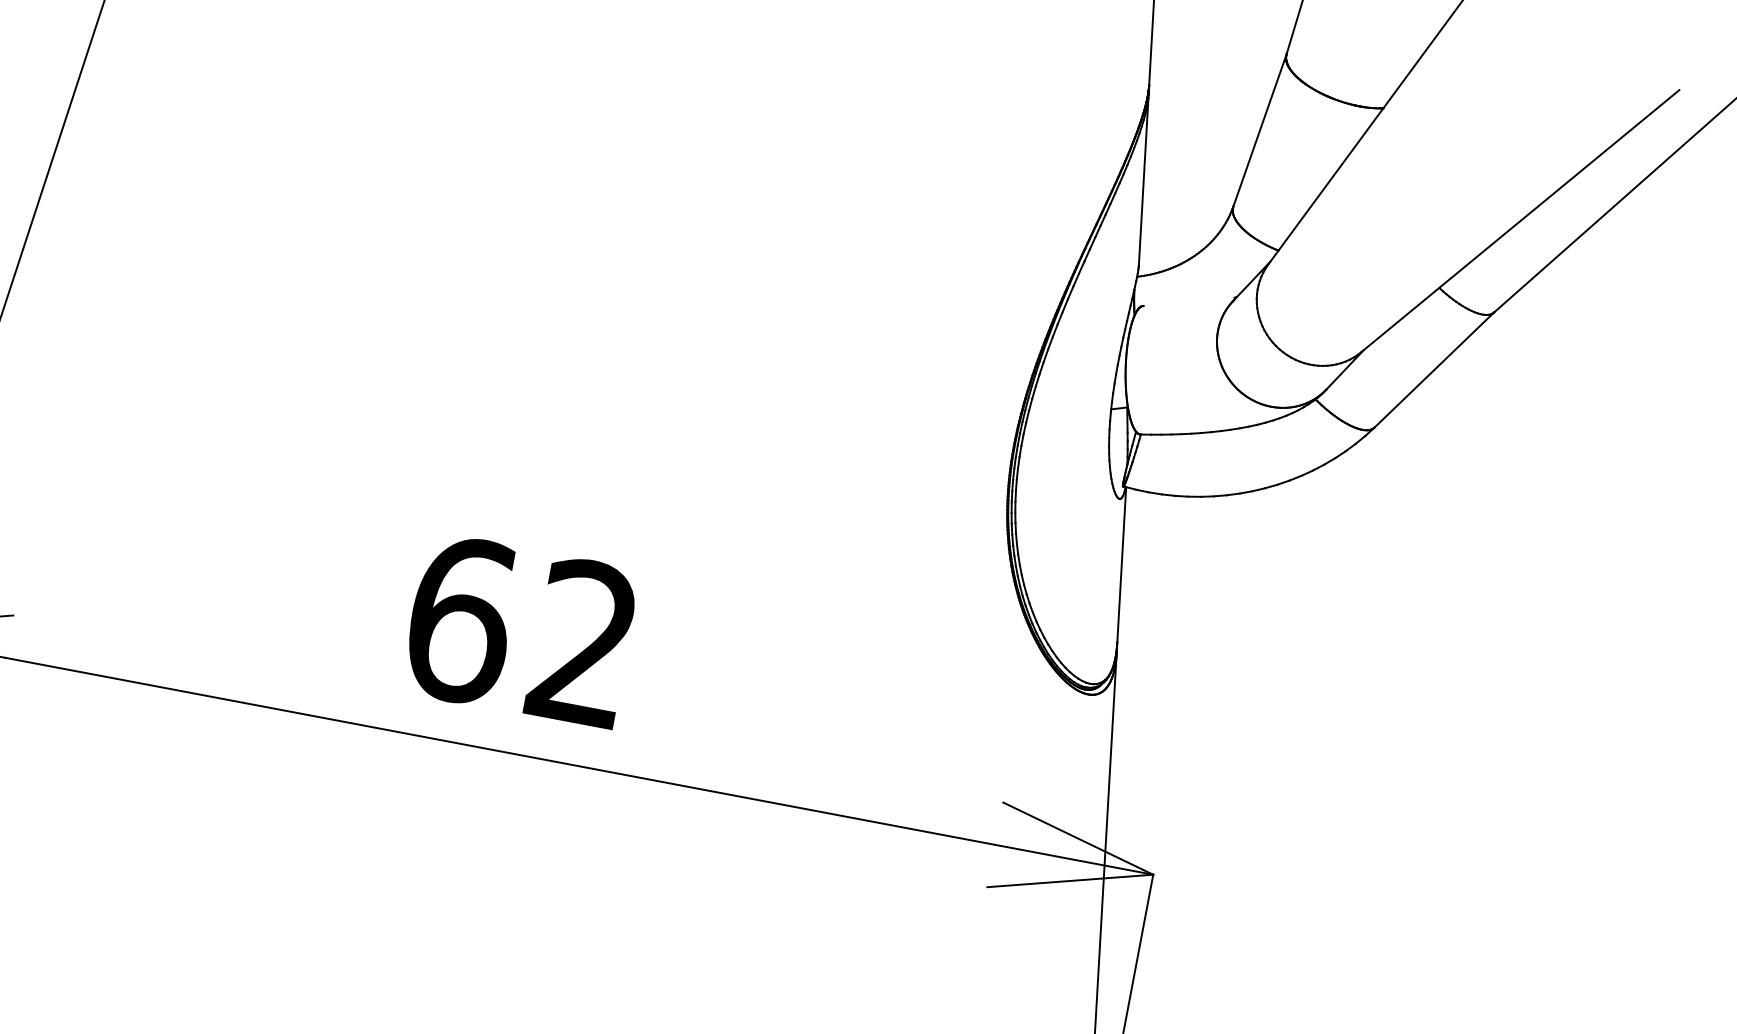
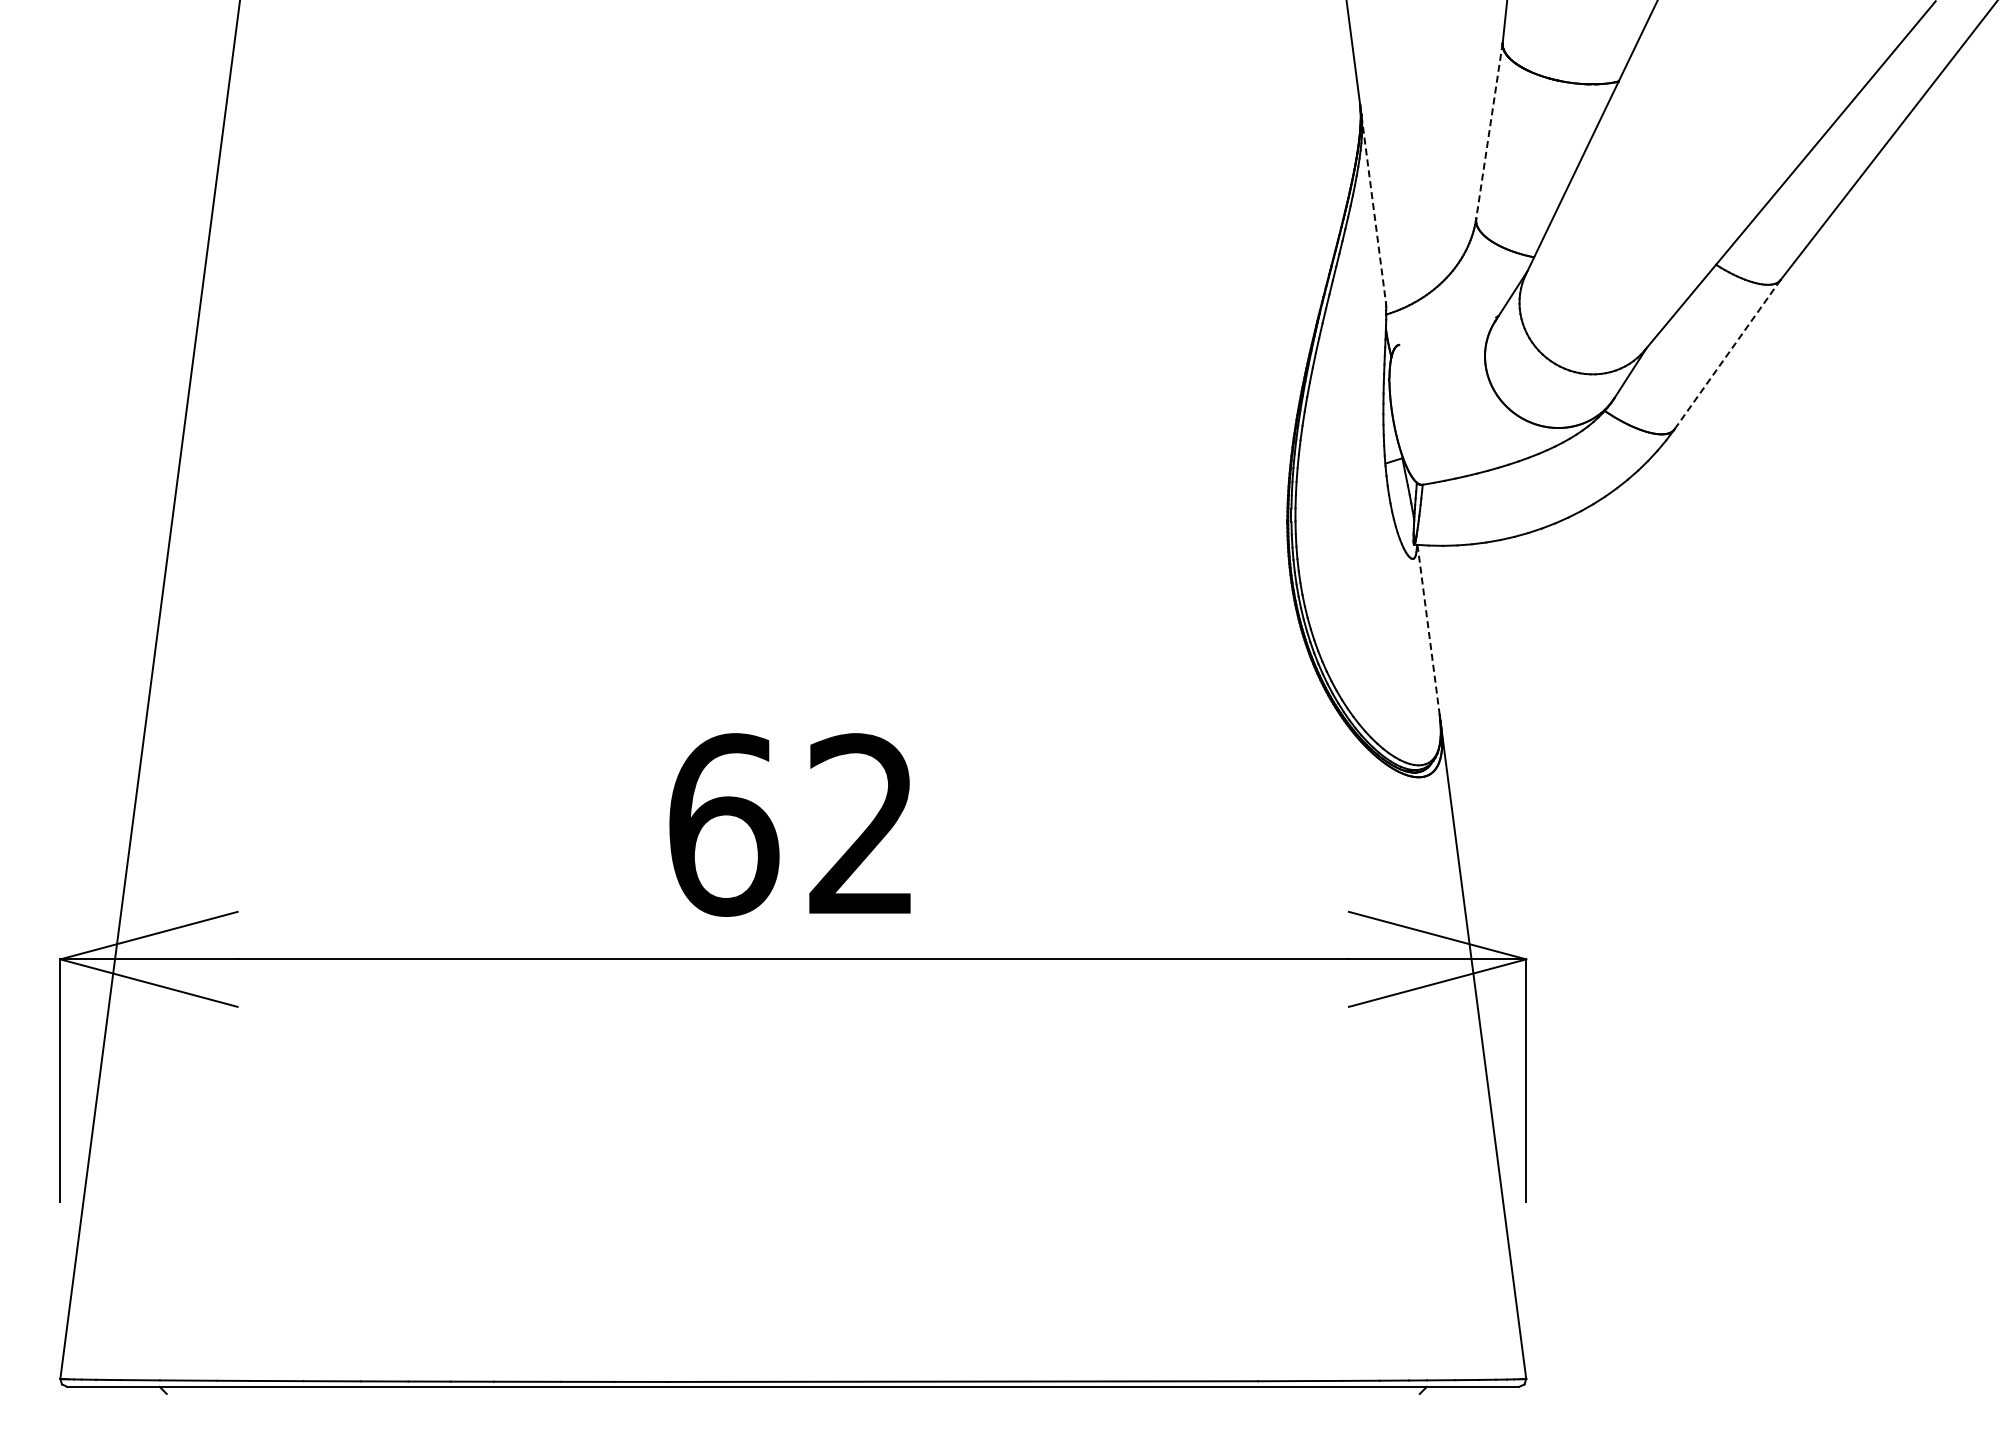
line: (1260, 130) -> (1489, 130), solid -> dashed
line: (1143, 180) -> (1373, 209), solid -> dashed
line: (1434, 369) -> (1727, 354), solid -> dashed
line: (1121, 564) -> (1428, 629), solid -> dashed

